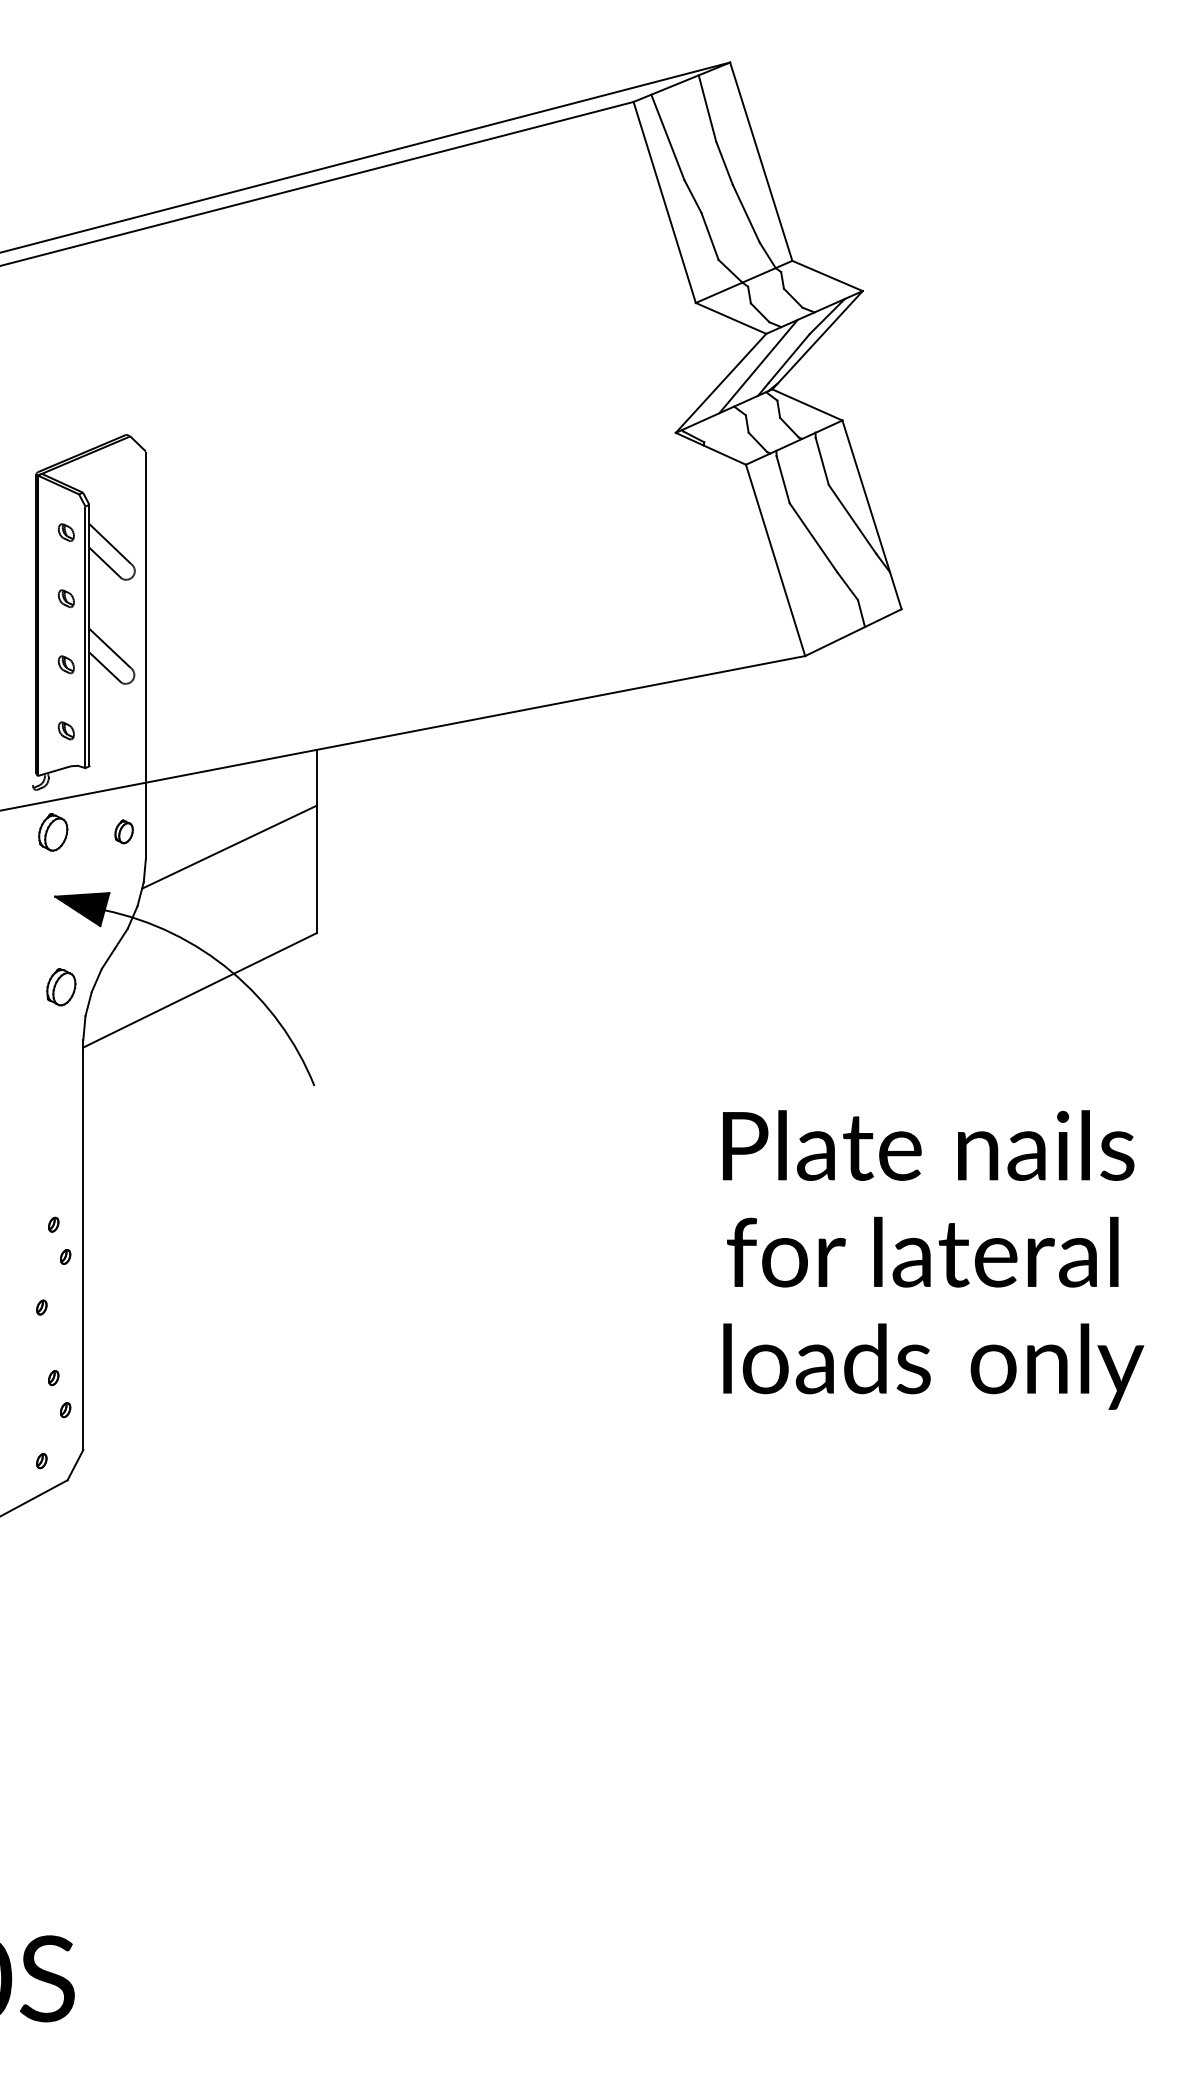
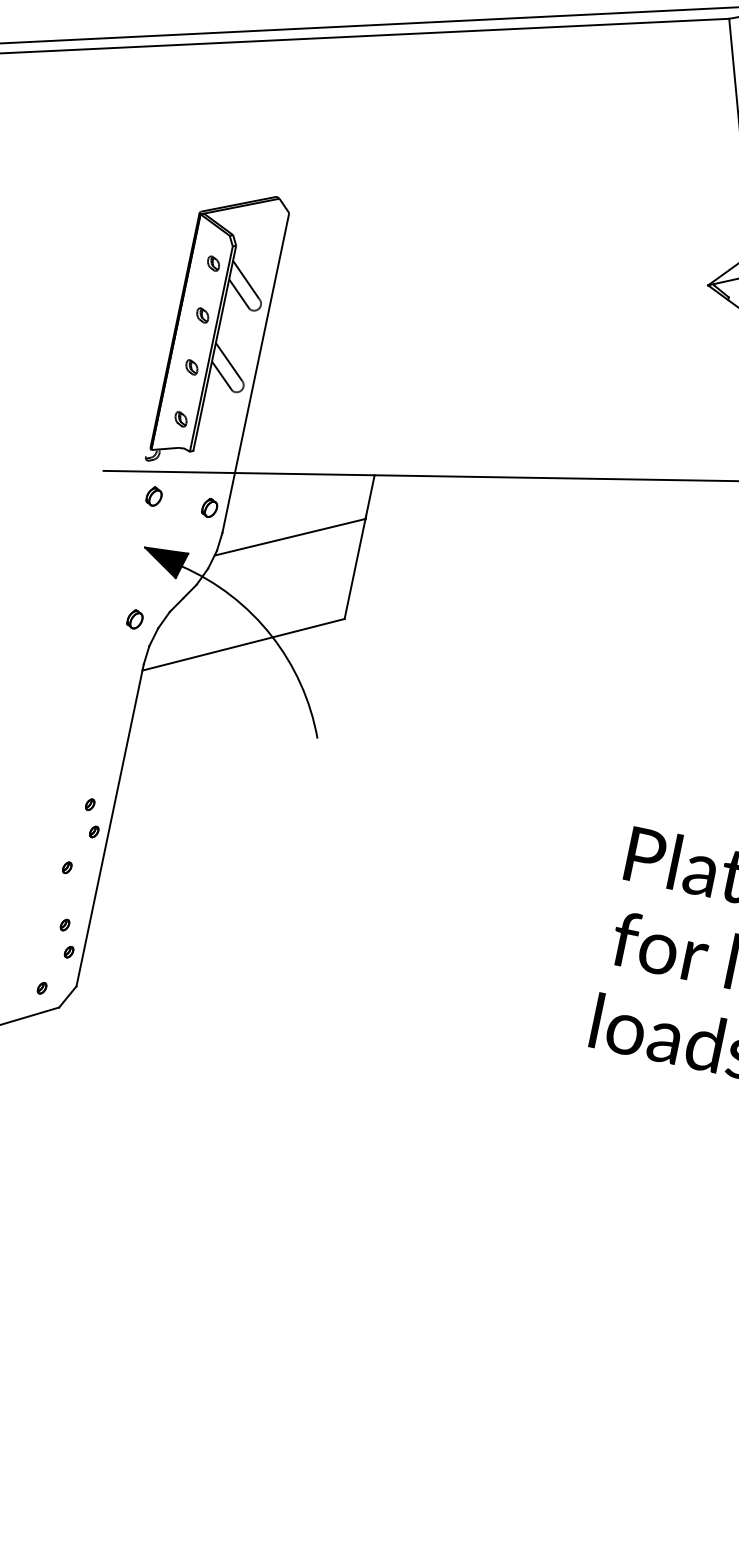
part: (53, 831) -> (154, 496), size x0.62
part: (61, 986) -> (135, 619), size x0.62

